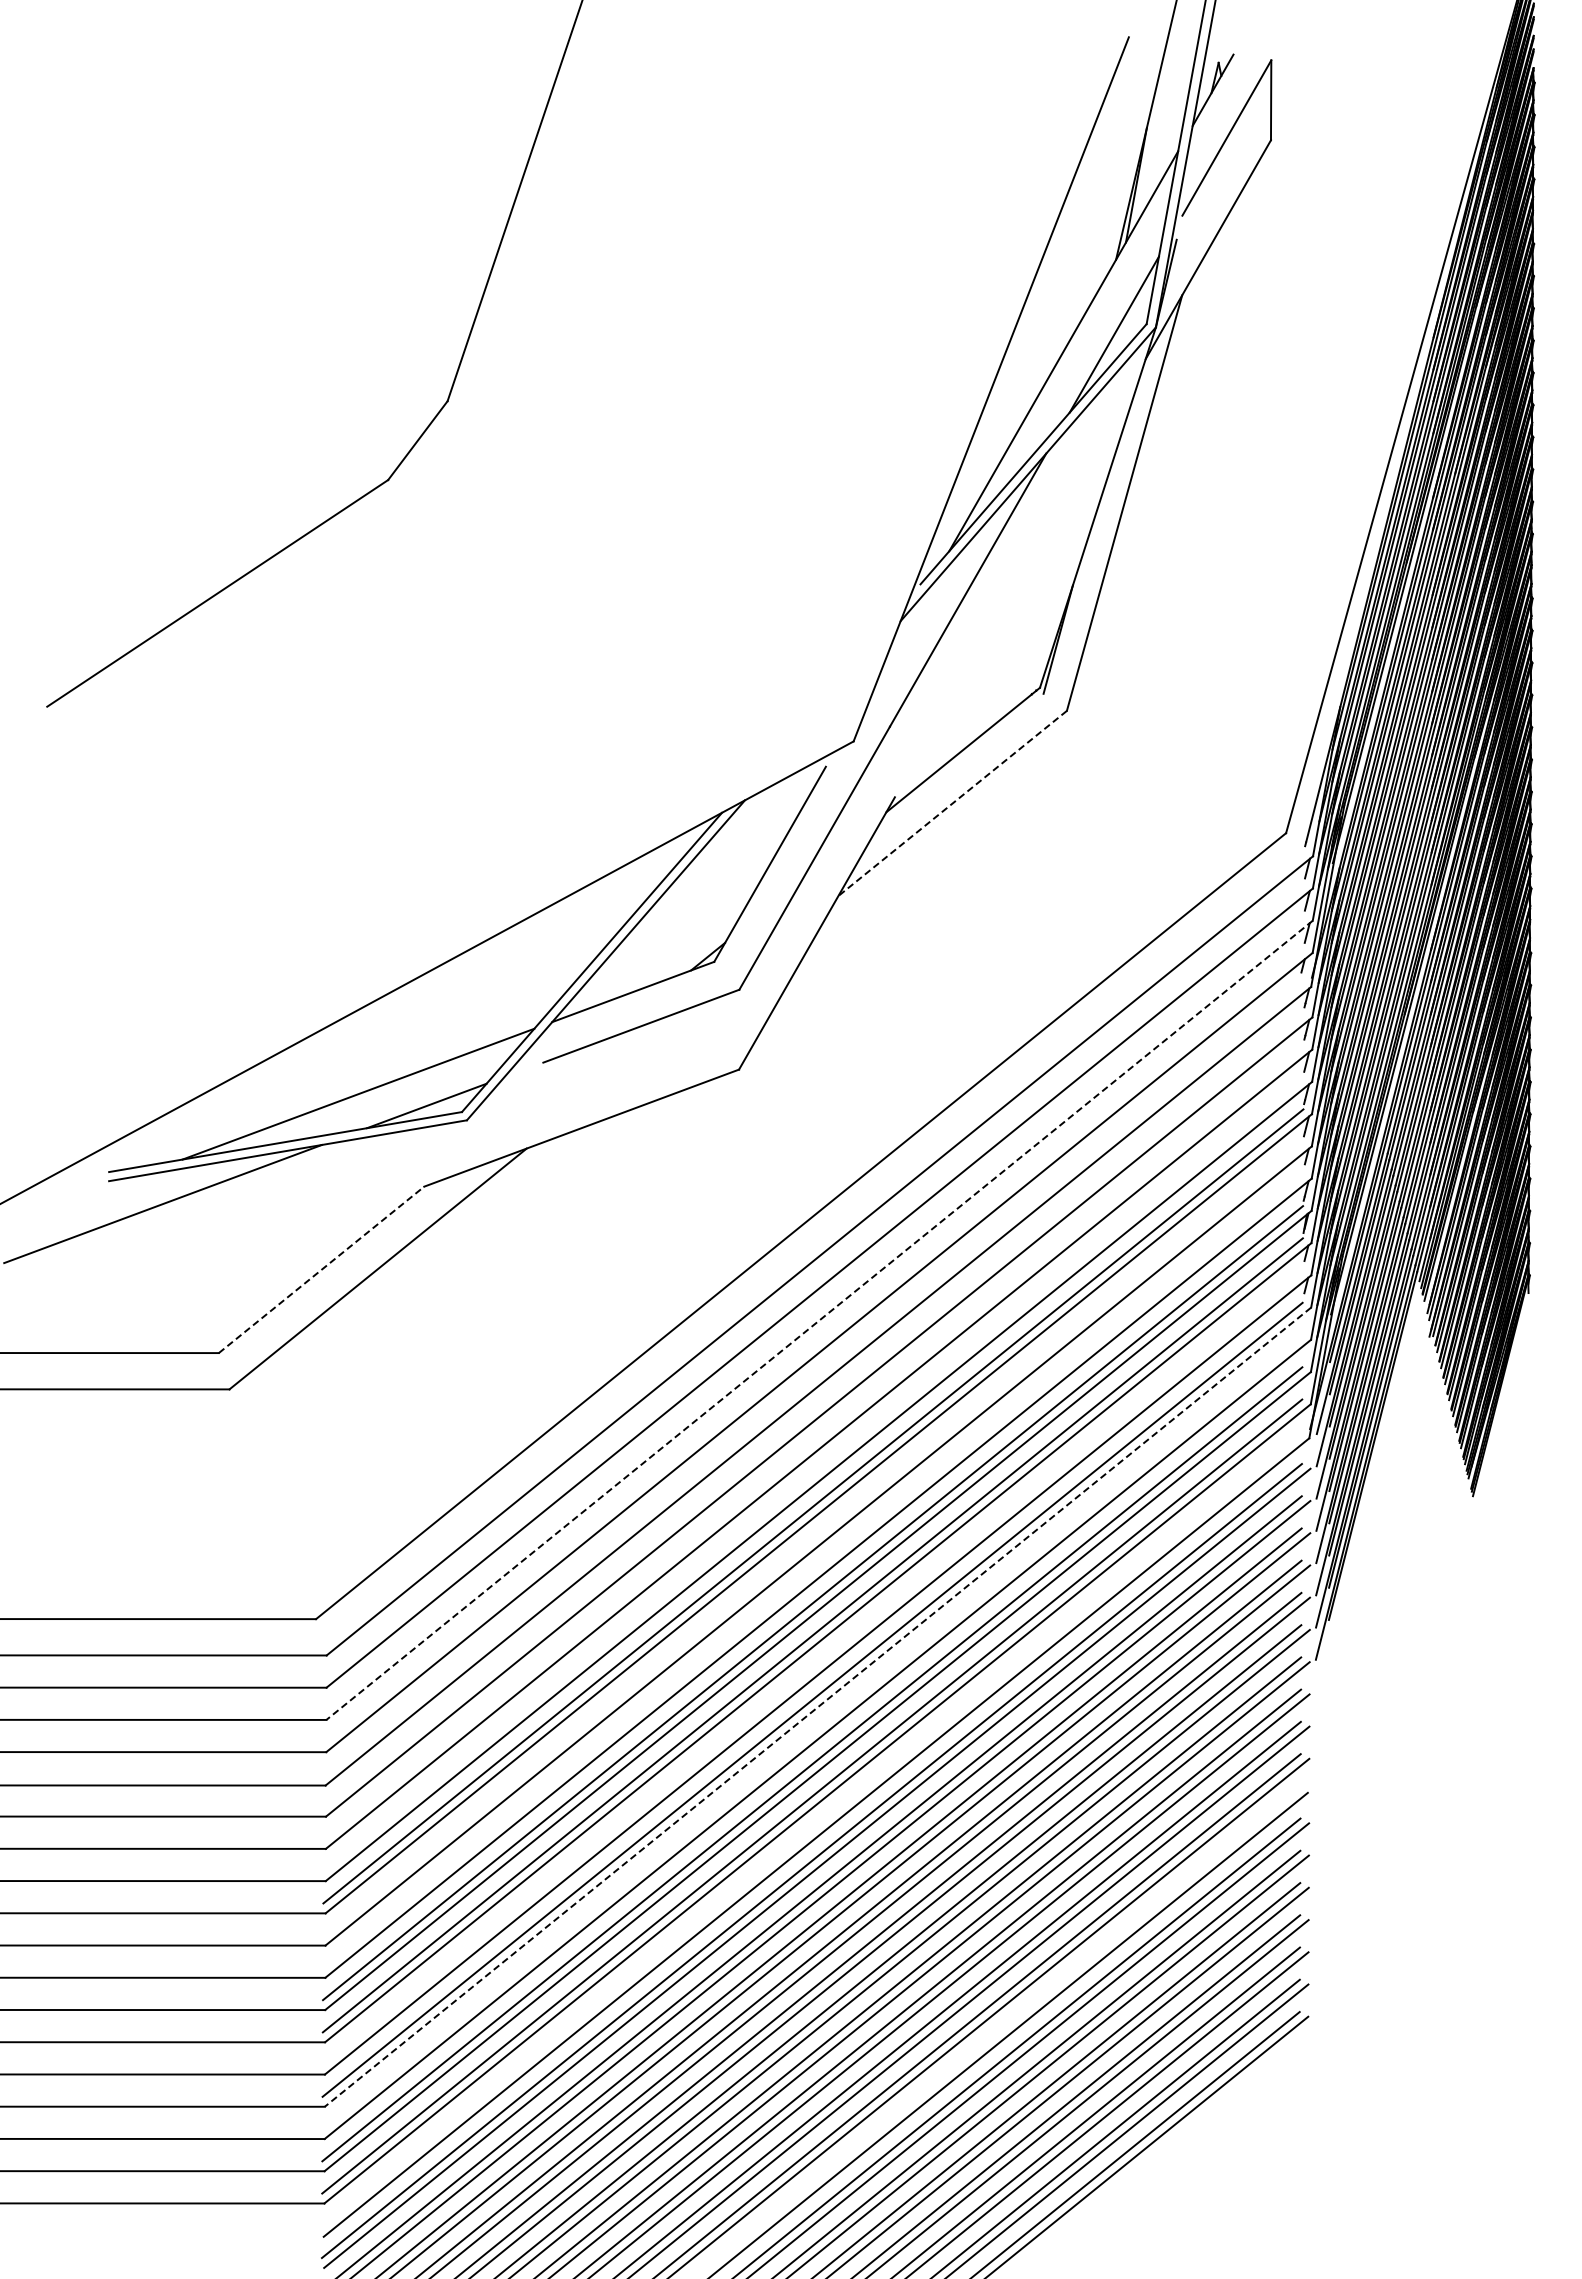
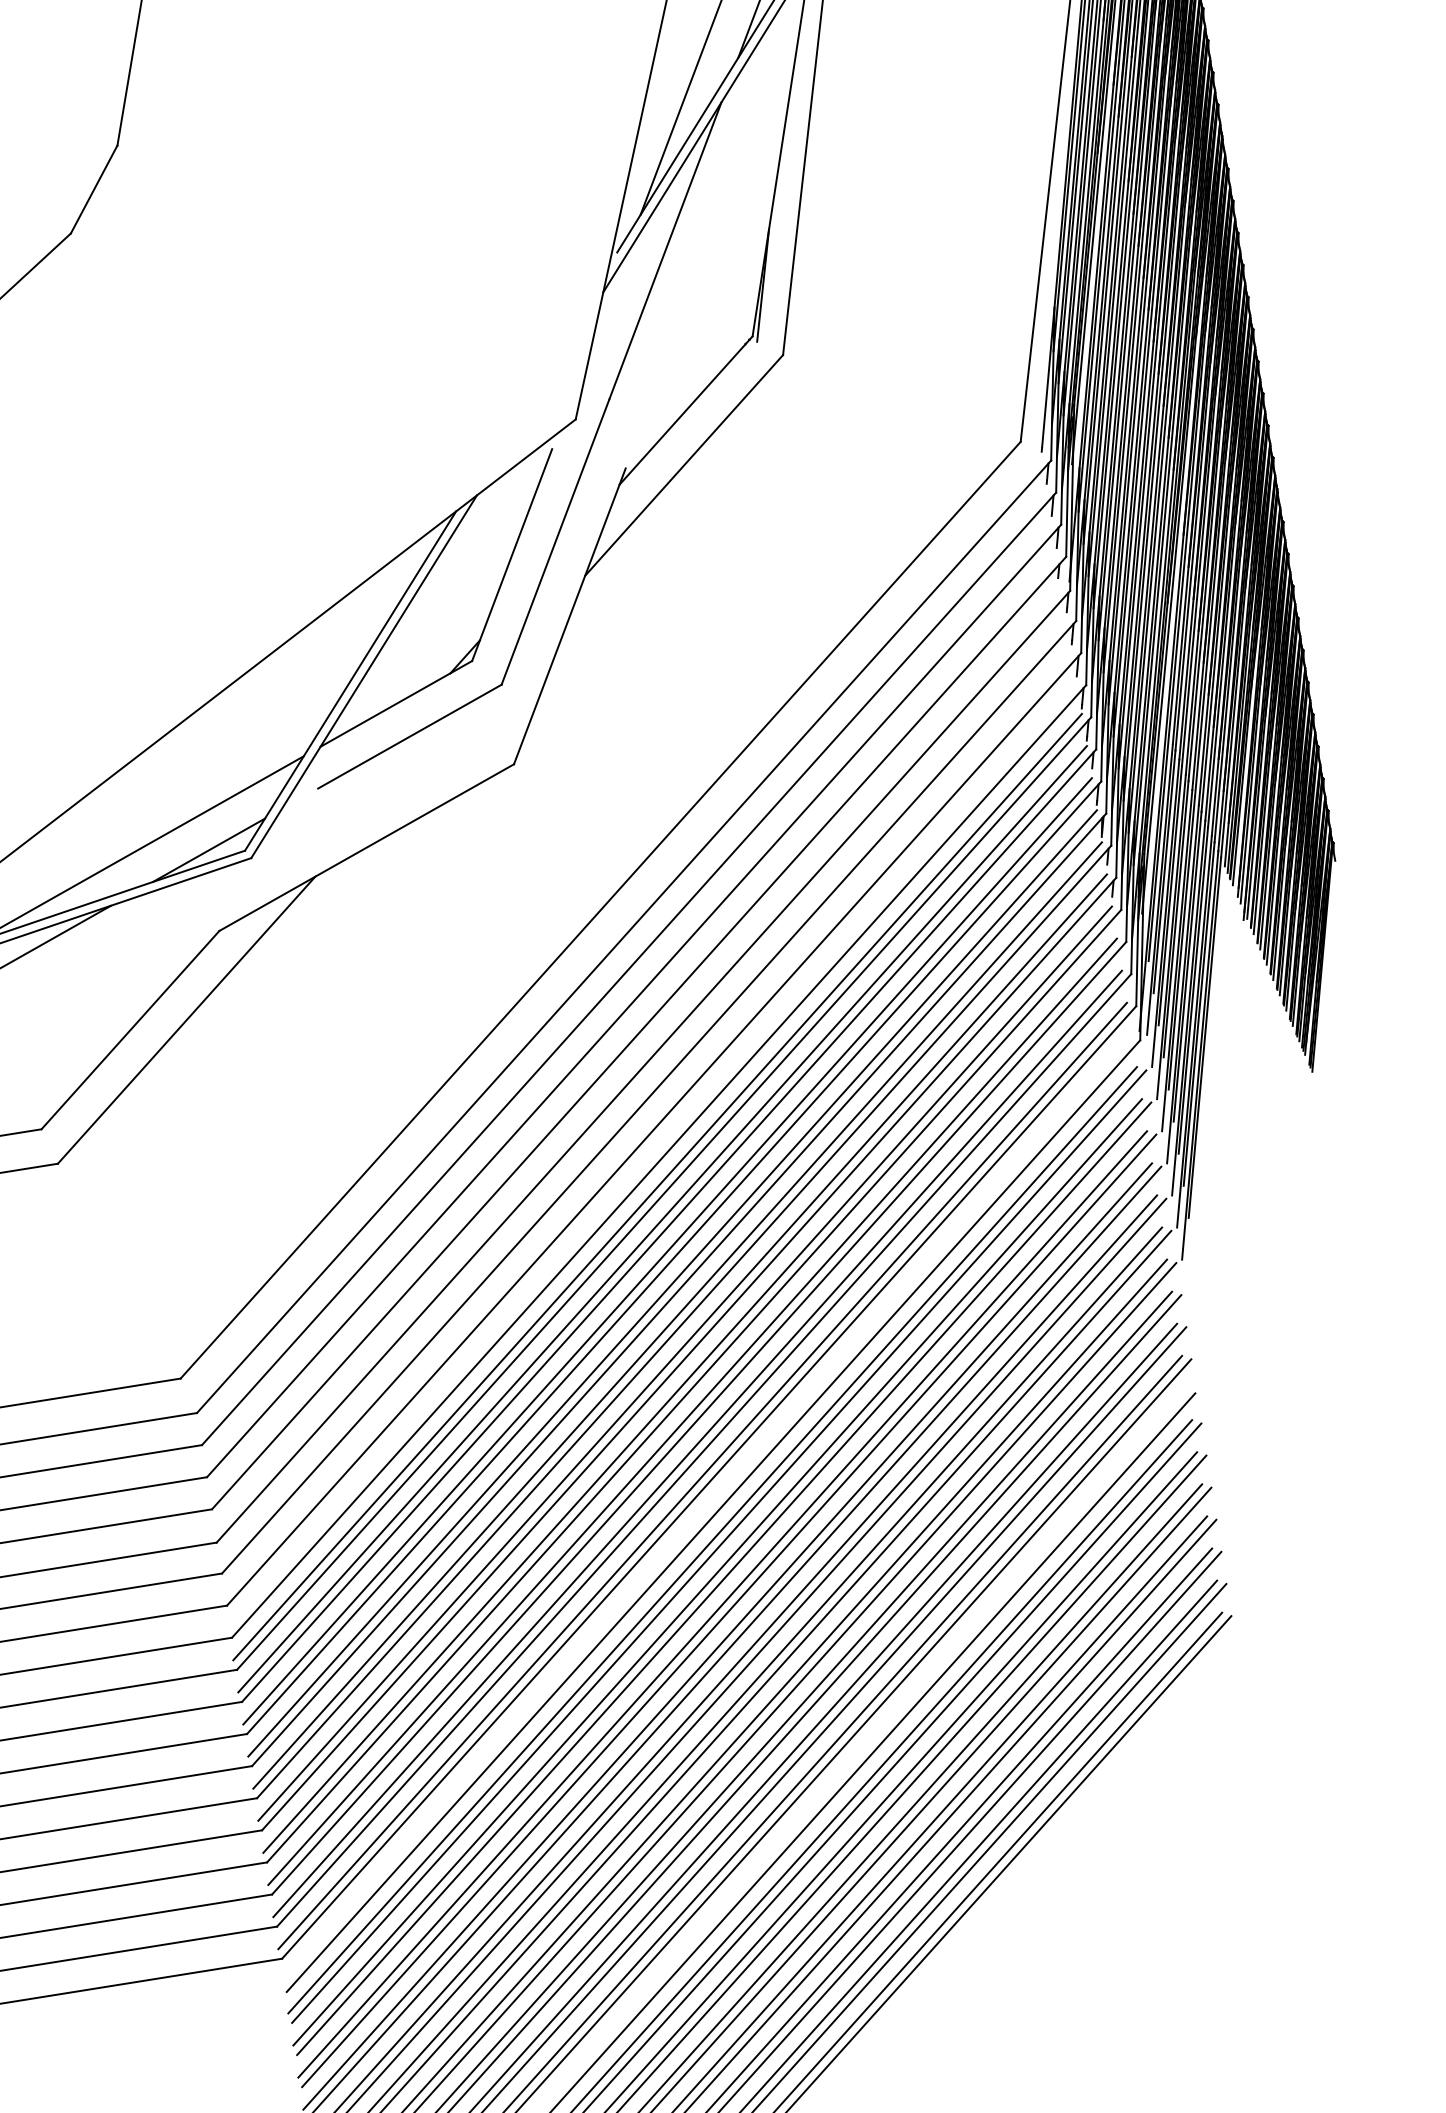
line: (952, 803) -> (683, 465), dashed -> solid
line: (321, 1269) -> (130, 1029), dashed -> solid
line: (819, 1320) -> (634, 1001), dashed -> solid
line: (813, 1538) -> (662, 1219), added
line: (813, 1570) -> (667, 1250), added
line: (812, 1667) -> (682, 1347), added
line: (818, 1707) -> (694, 1386), dashed -> solid
line: (812, 1732) -> (692, 1412), added

